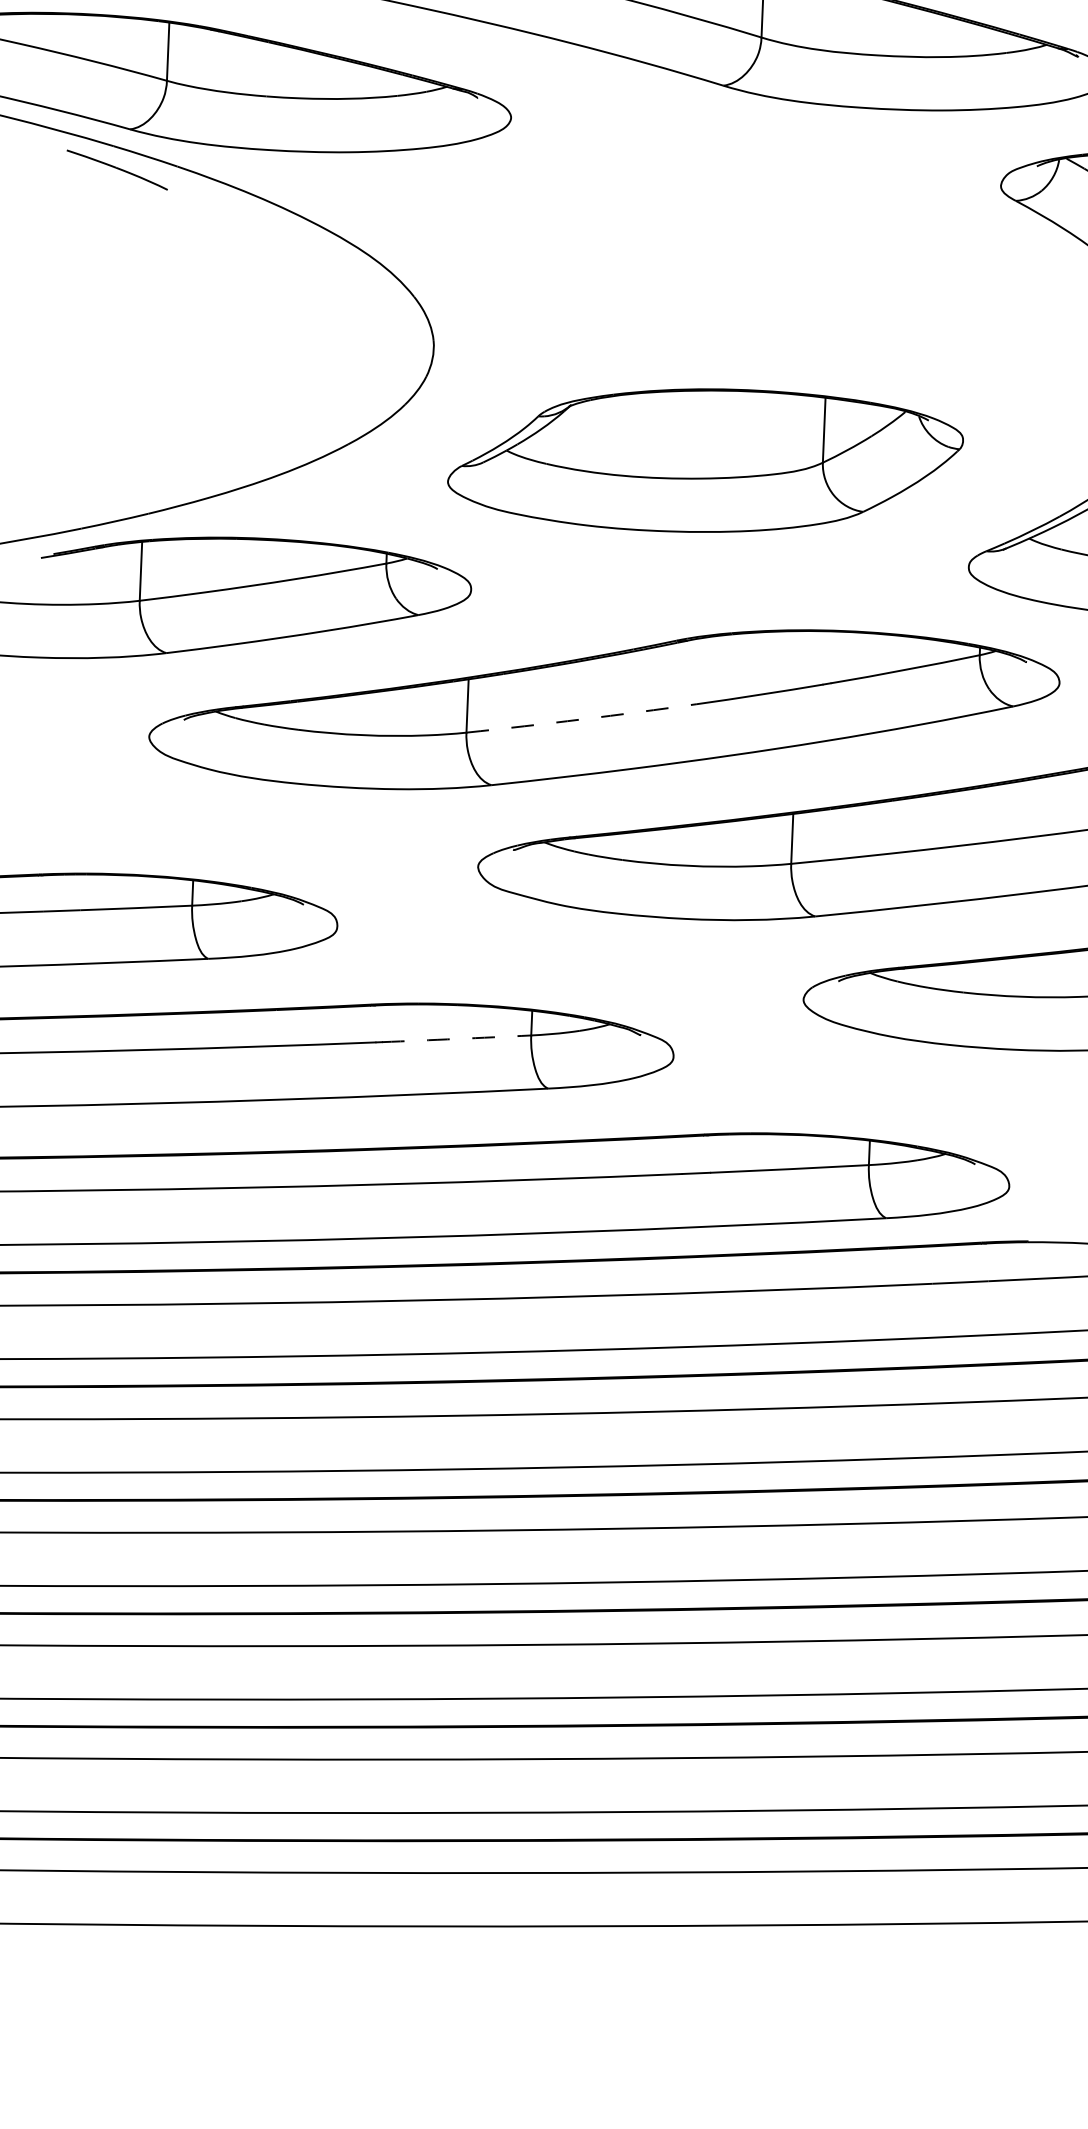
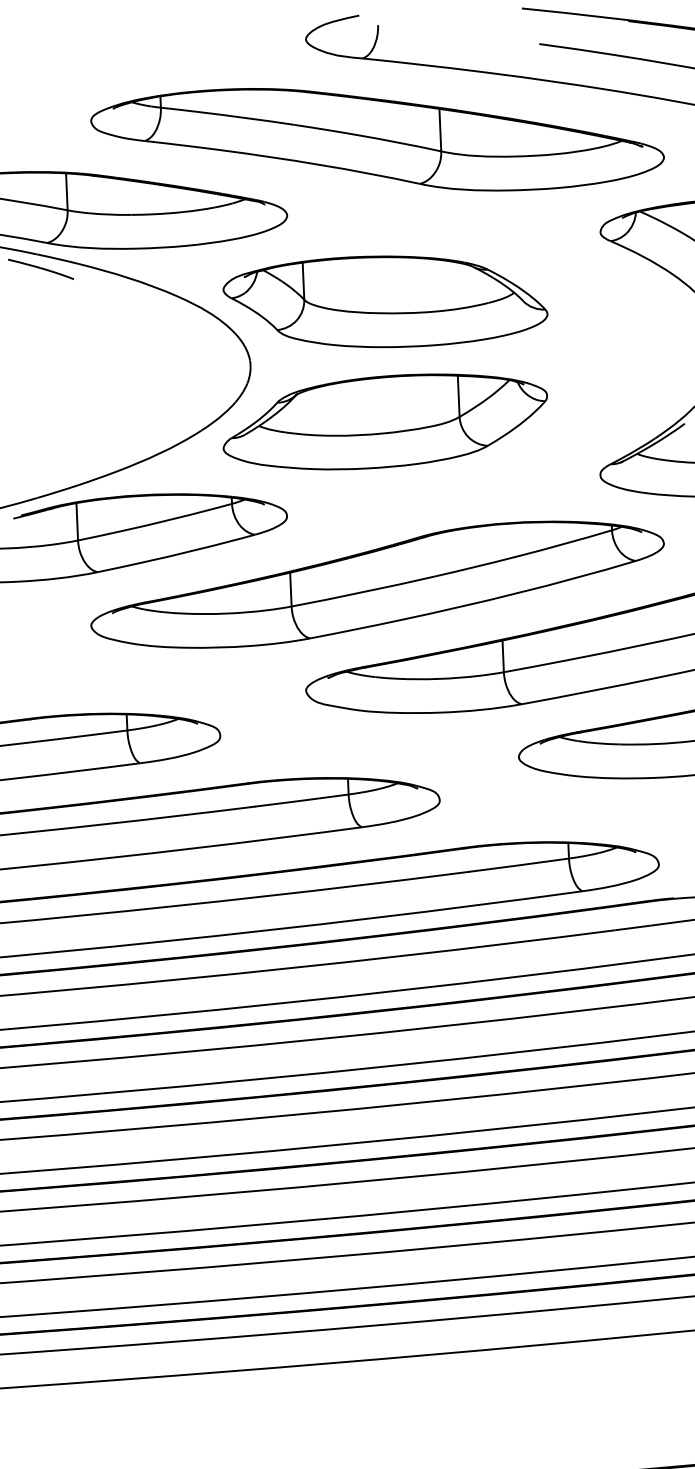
part: (654, 265) -> (385, 301), added
part: (704, 459) -> (384, 421), moved
arc: (581, 720) -> (363, 592), dashed -> solid
arc: (456, 1038) -> (301, 800), dashed -> solid

